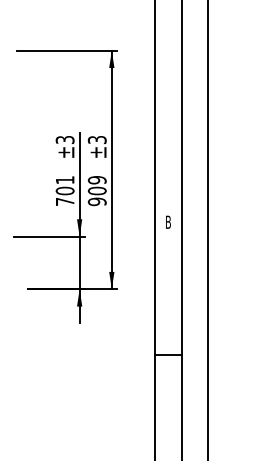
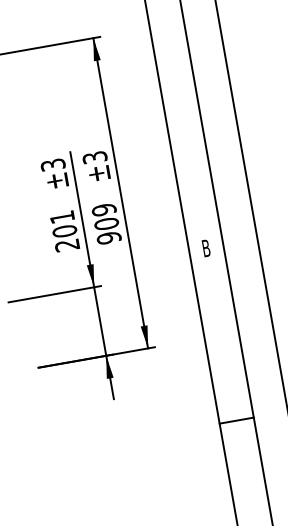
text: (64, 201) -> (66, 245), 701 -> 201

